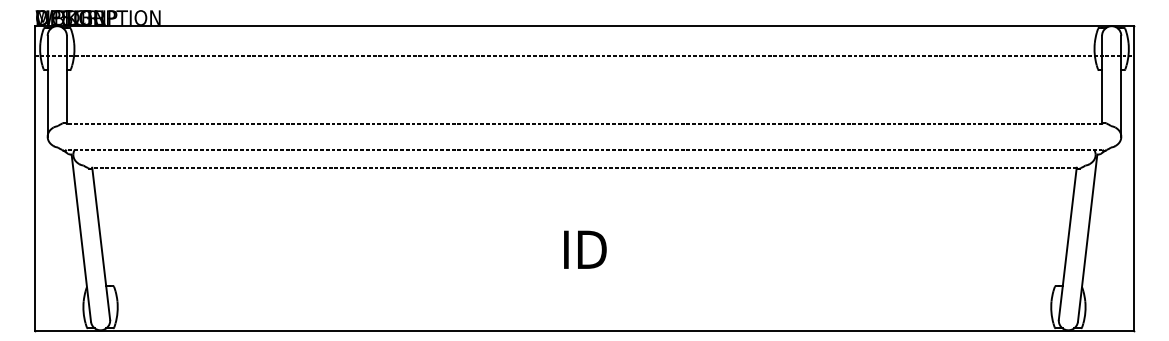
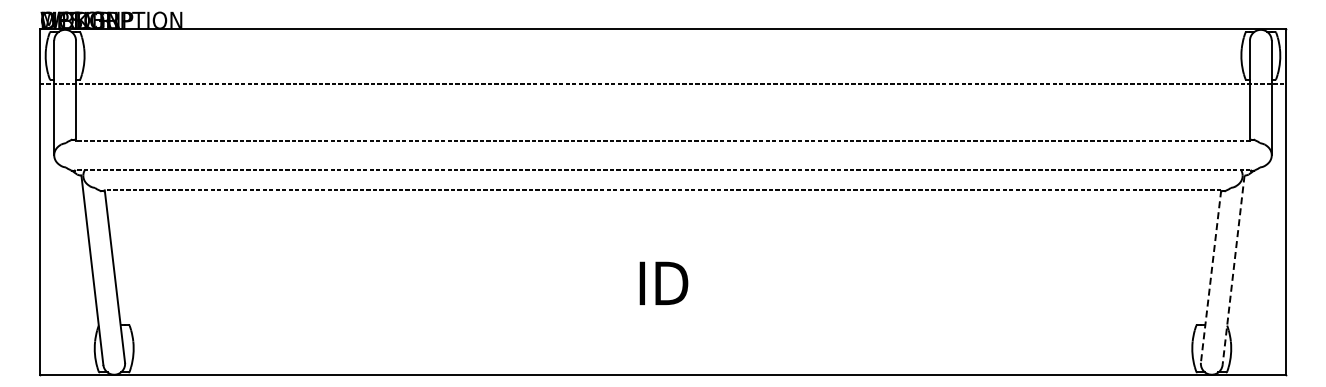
line: (584, 55) -> (662, 83), moved
line: (1087, 238) -> (1233, 270), solid -> dashed
line: (1068, 243) -> (1211, 276), solid -> dashed

